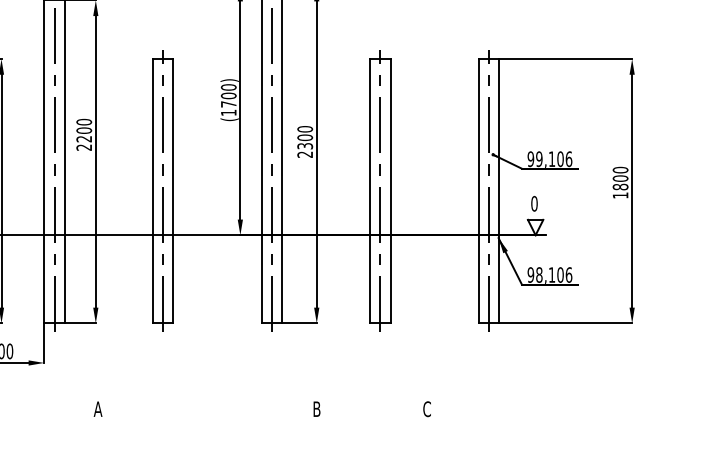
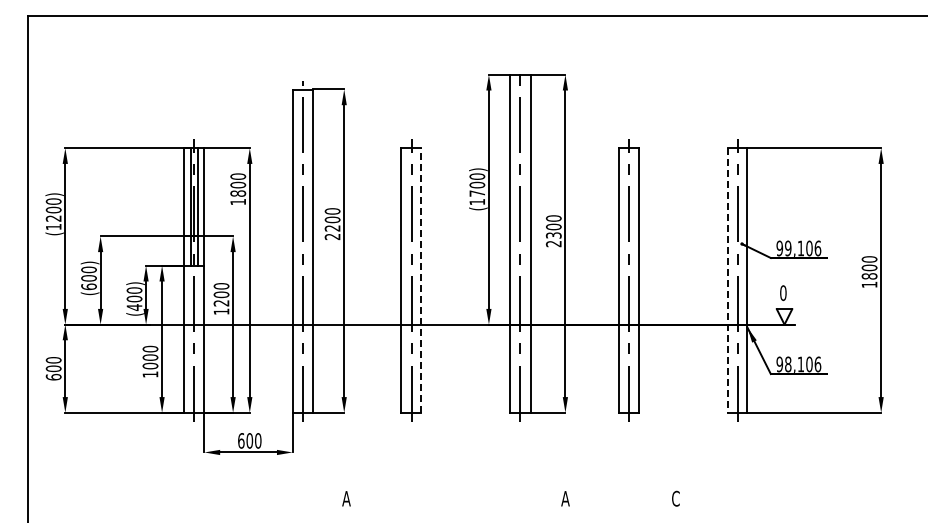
line: (173, 191) -> (421, 280), solid -> dashed
line: (478, 192) -> (727, 281), solid -> dashed
text: (316, 408) -> (565, 498), B -> A

